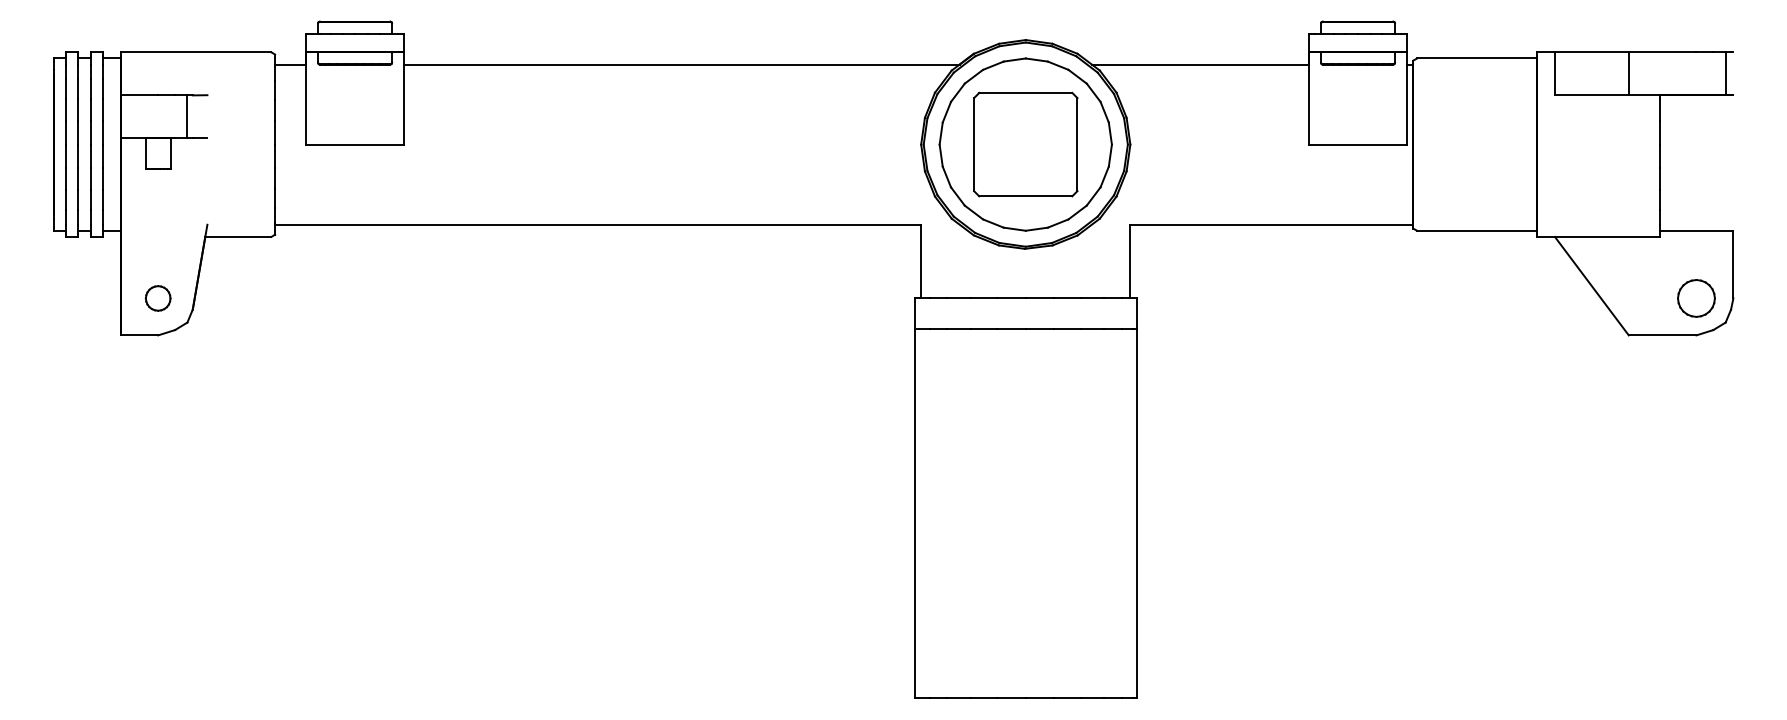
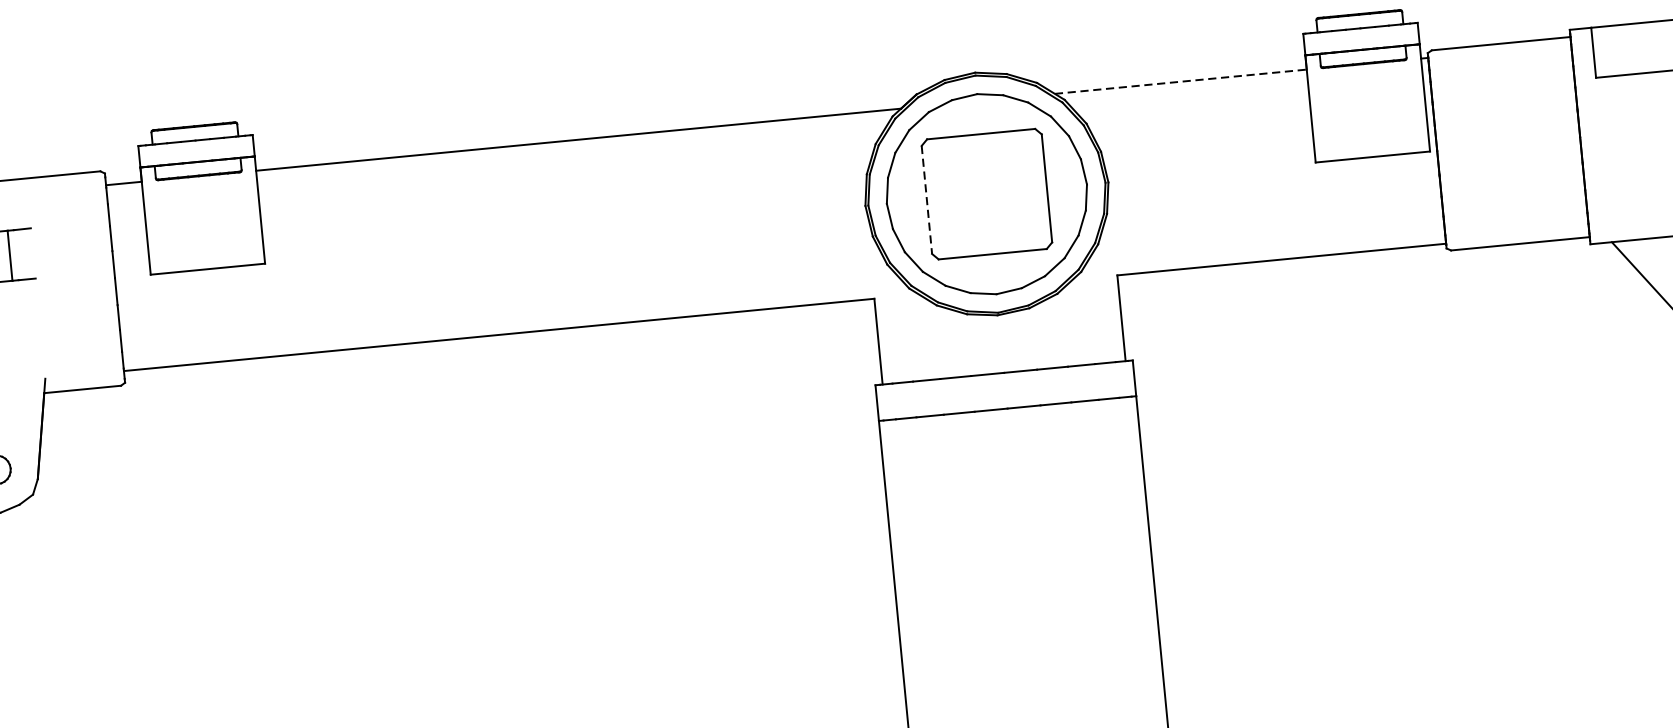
line: (1200, 64) -> (1180, 81), solid -> dashed
line: (974, 144) -> (927, 199), solid -> dashed

